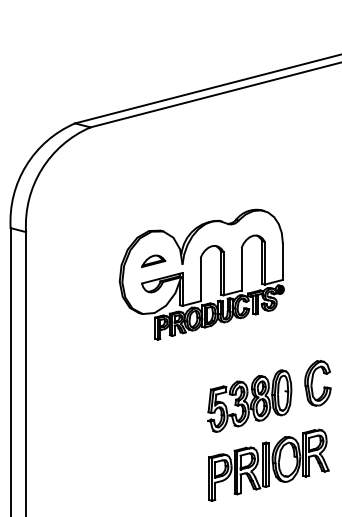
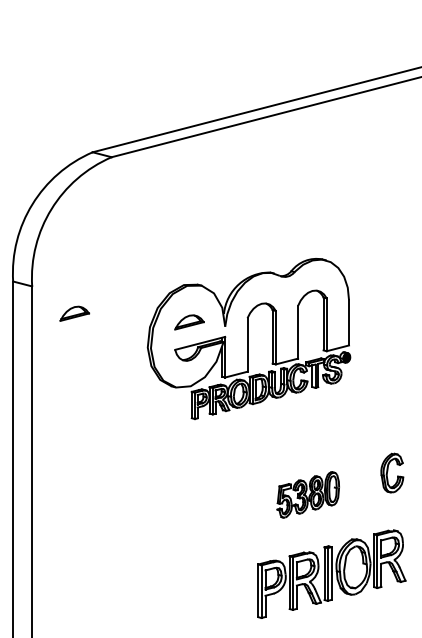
part: (60, 253) -> (74, 312), added
part: (317, 383) -> (391, 473), size x0.7
part: (249, 400) -> (307, 494), size x0.6

